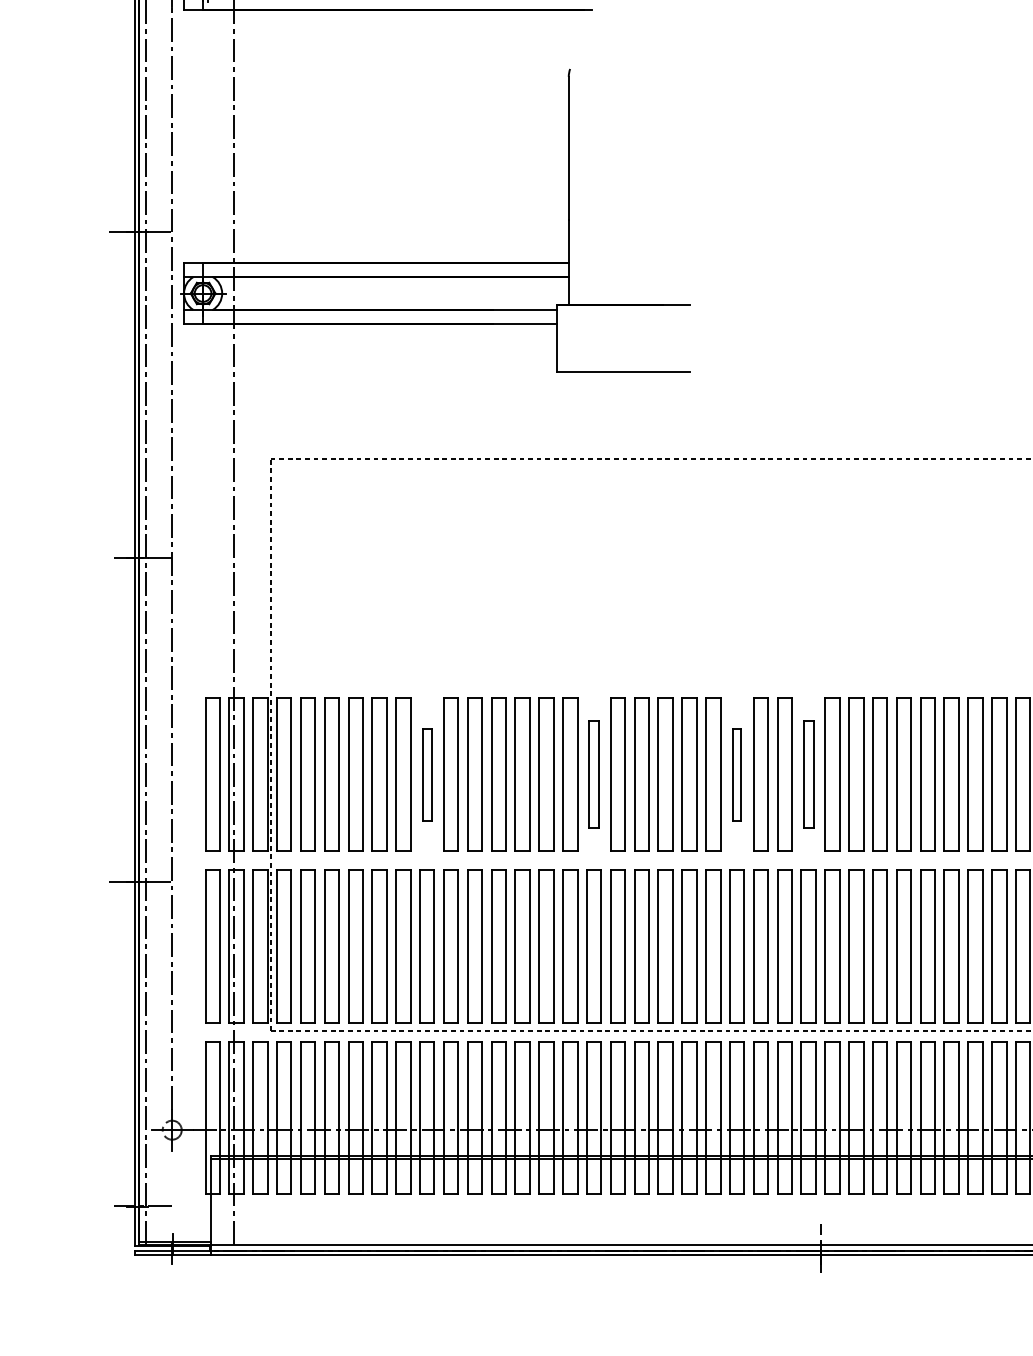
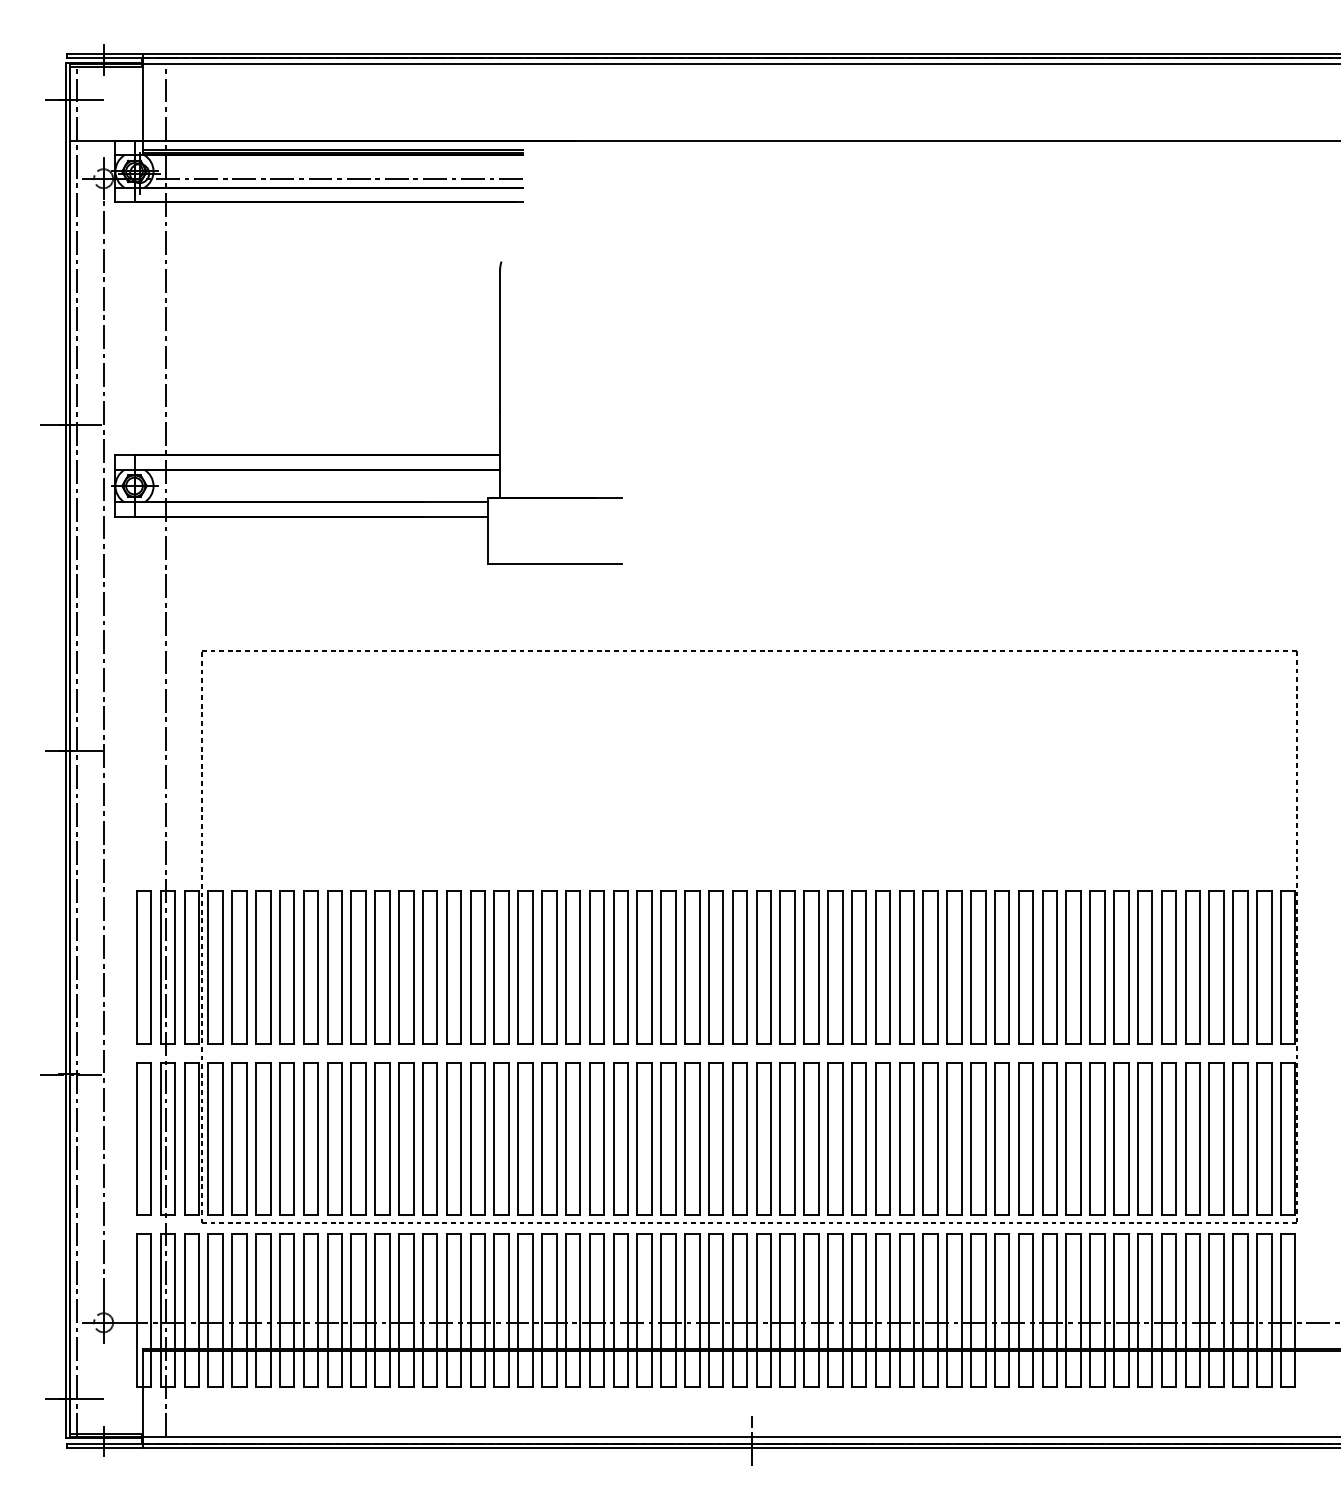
part: (427, 774) -> (358, 967), size x1.67
part: (594, 774) -> (525, 967), size x1.43
part: (737, 774) -> (668, 967), size x1.67
part: (808, 774) -> (739, 967), size x1.43

